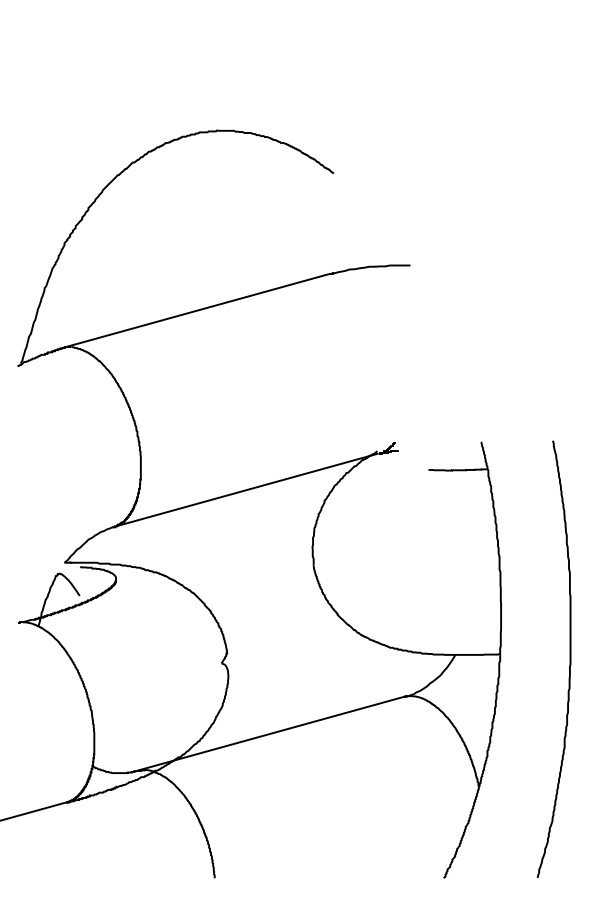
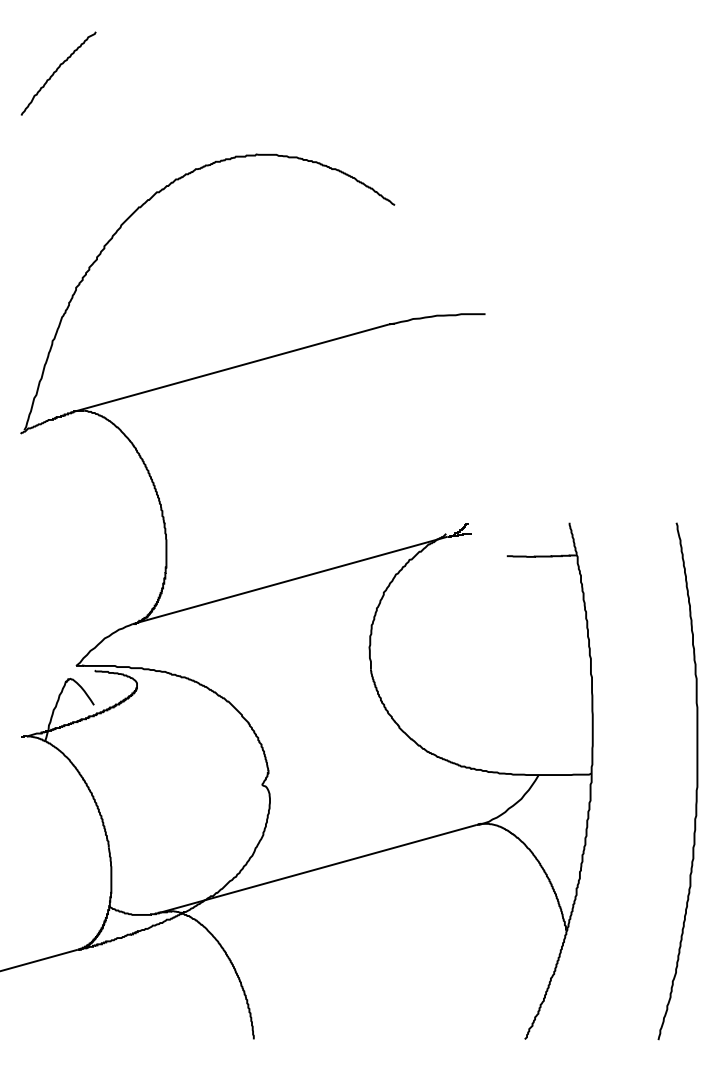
curve: (48, 60) -> (57, 71), added
curve: (569, 658) -> (696, 780), moved

